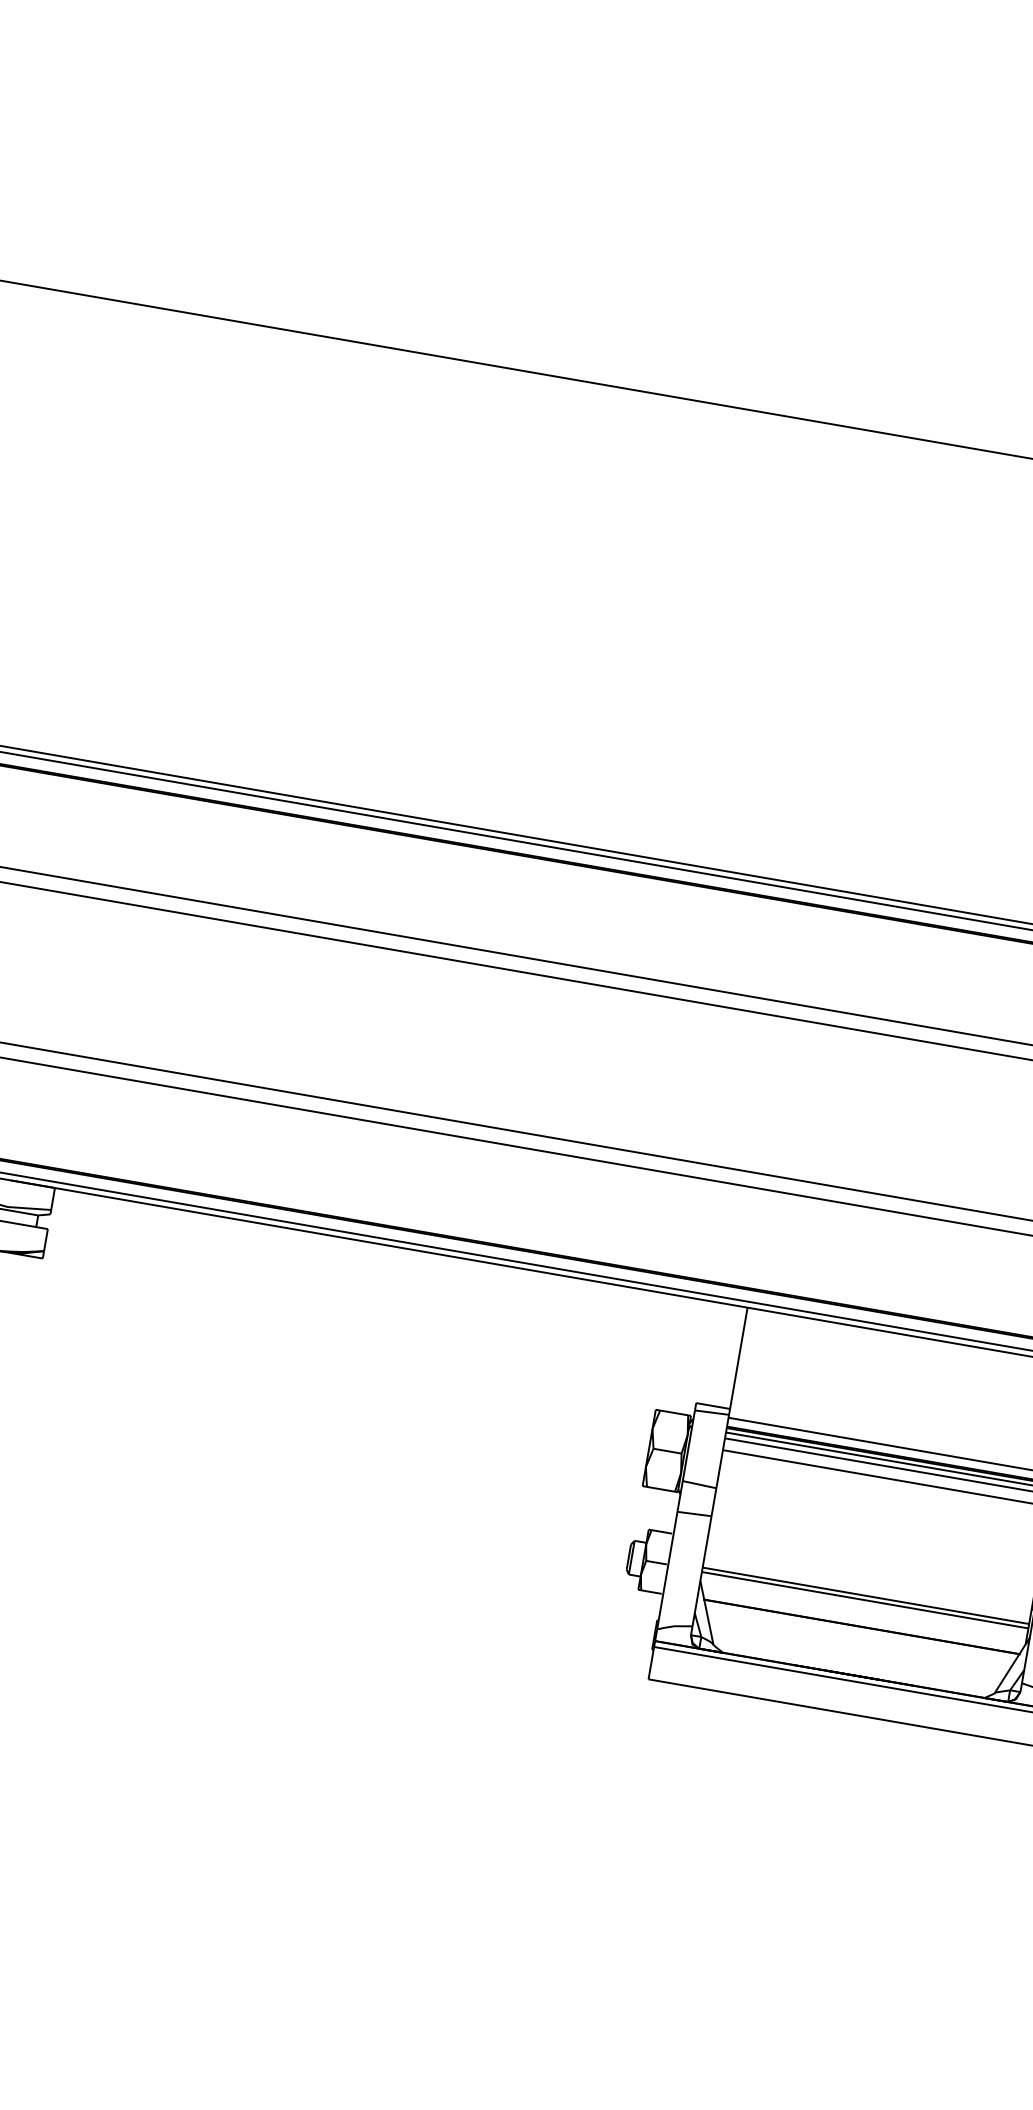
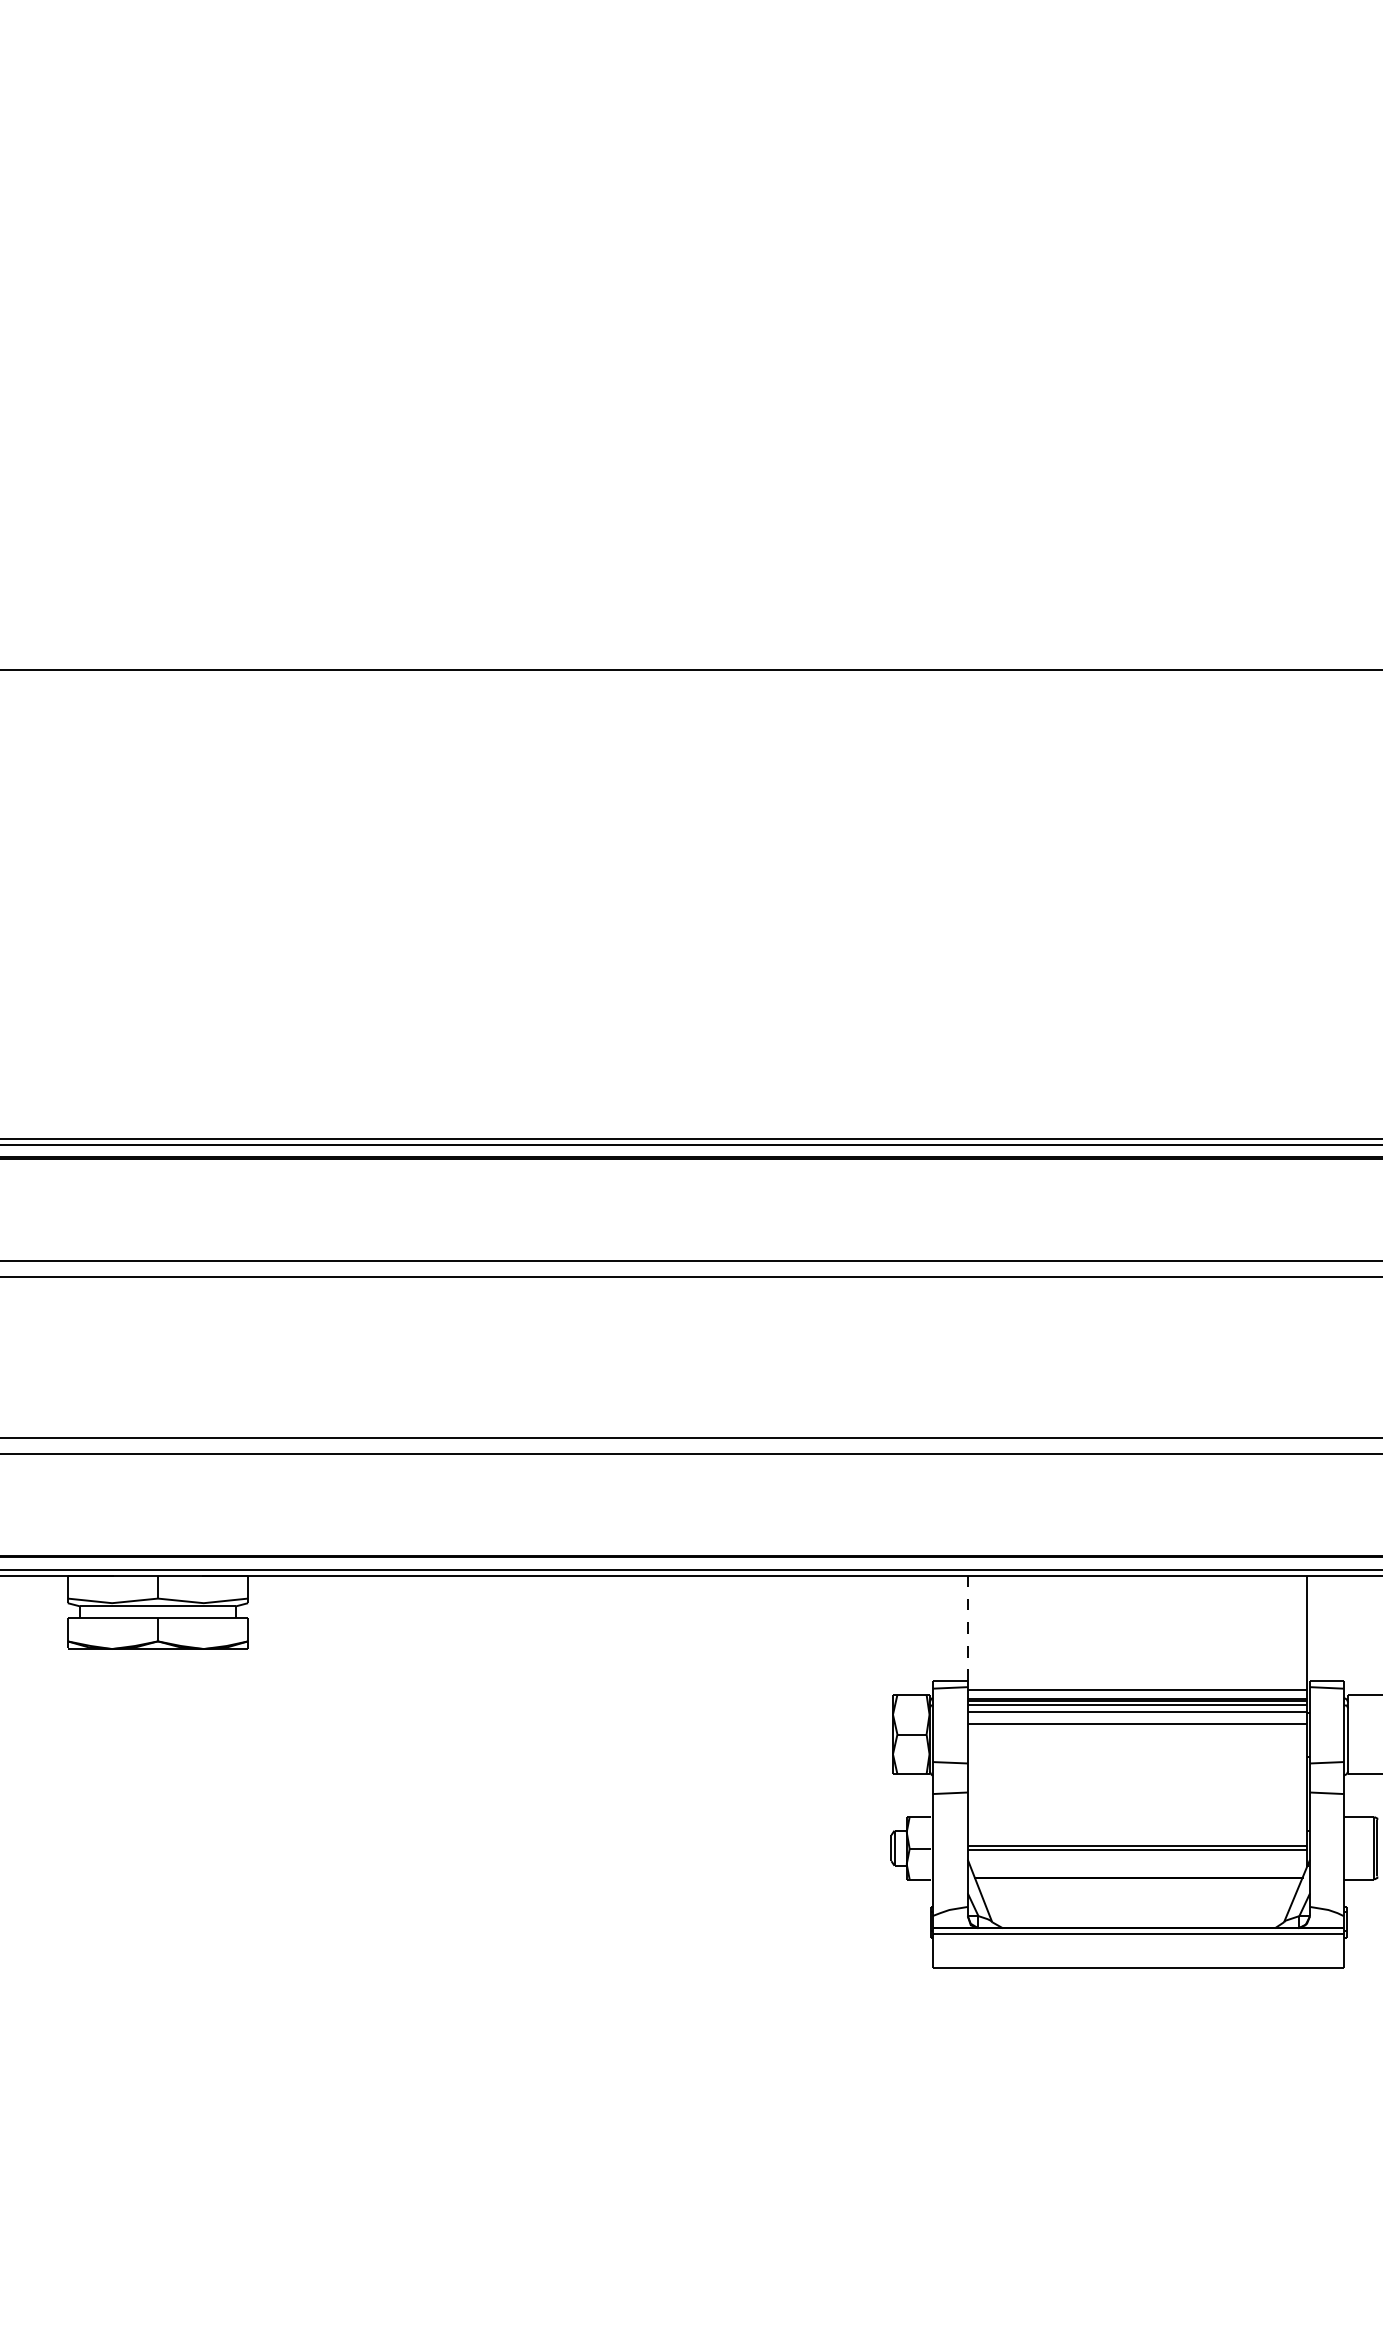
line: (738, 1358) -> (967, 1628), solid -> dashed

